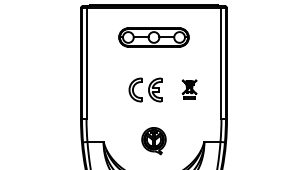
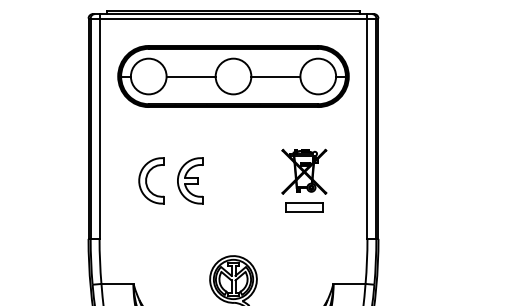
part: (153, 37) -> (232, 76), size x1.67
part: (145, 89) -> (170, 179), moved
part: (189, 89) -> (303, 179), size x1.67

